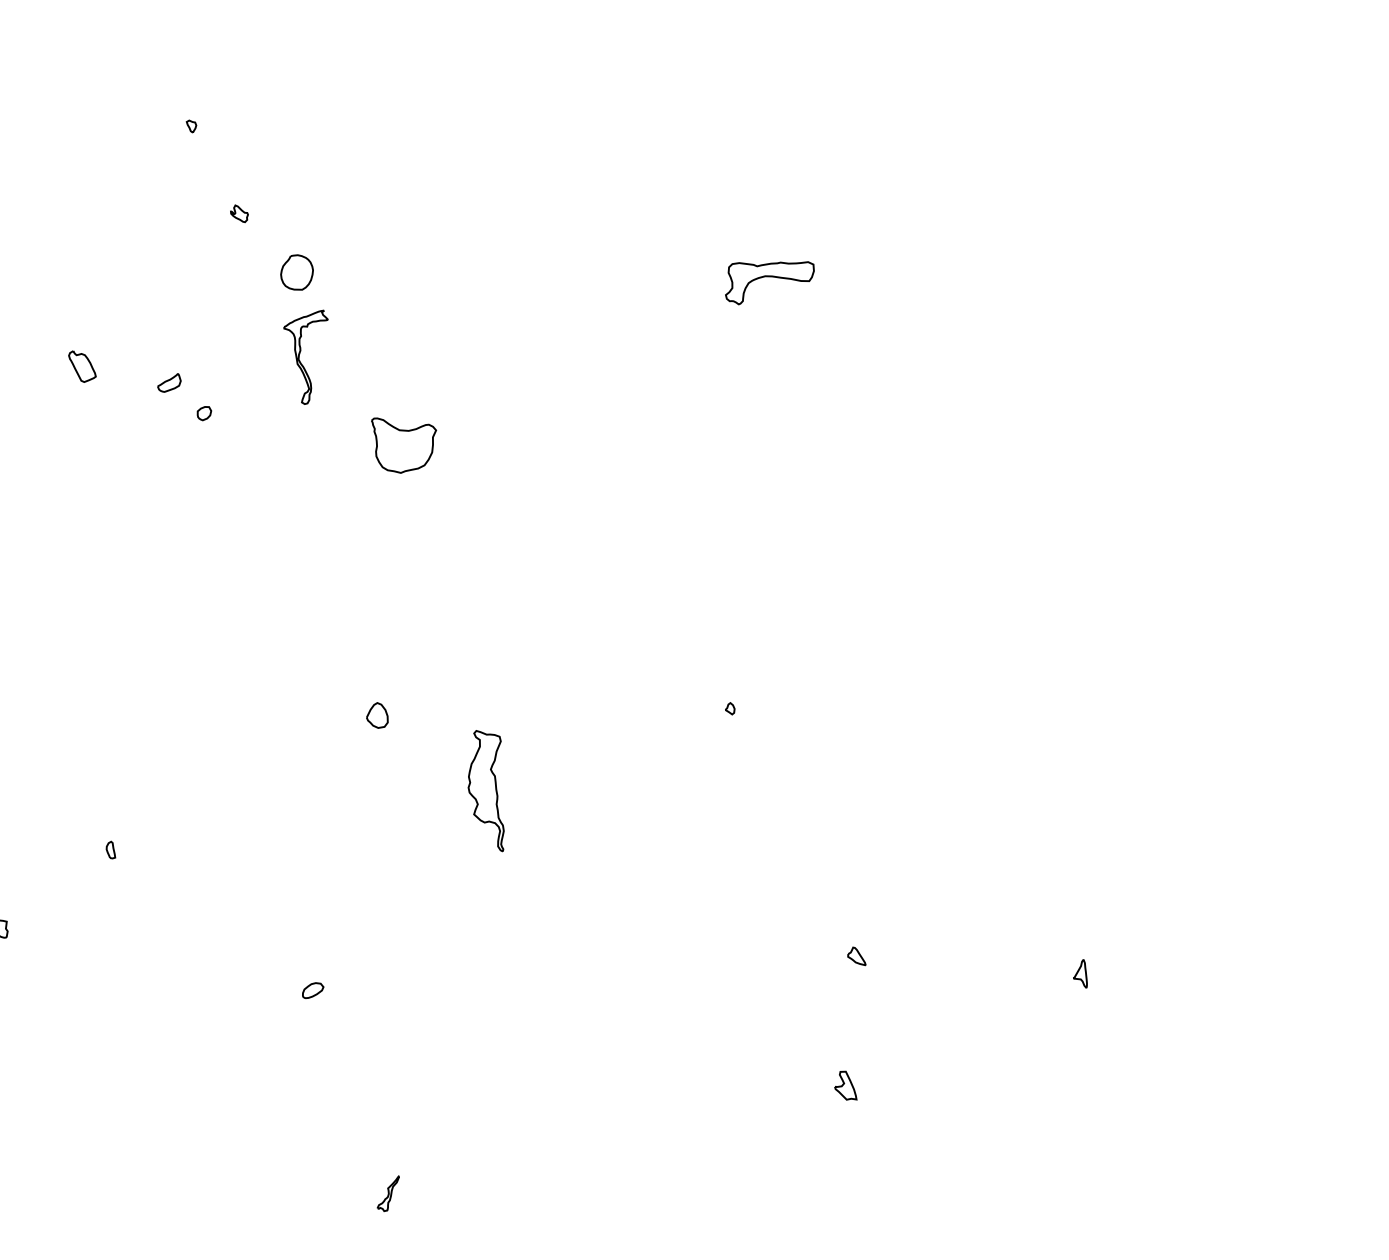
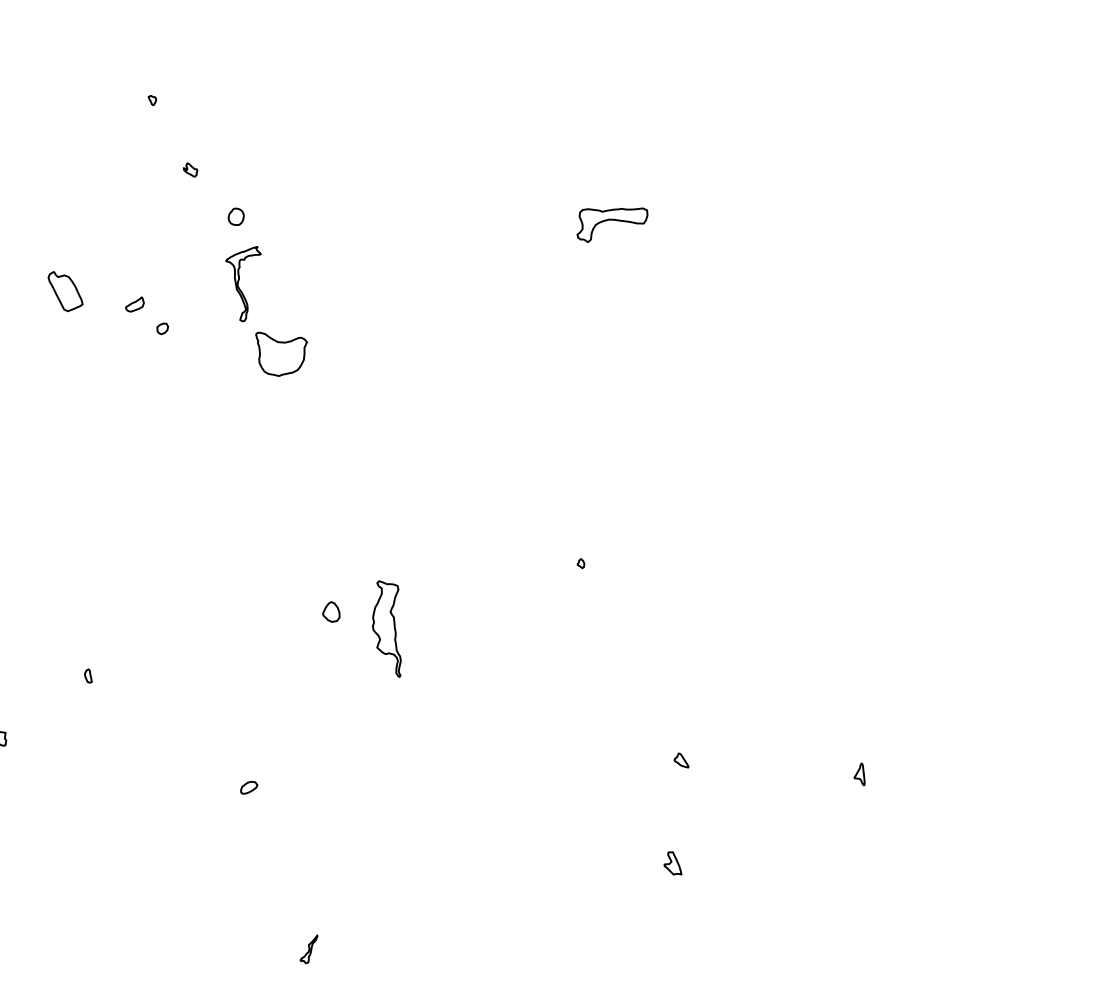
part: (295, 272) -> (235, 216), size x0.6
part: (82, 366) -> (65, 291), size x1.6
part: (404, 444) -> (281, 353), moved
part: (377, 714) -> (331, 611), moved

